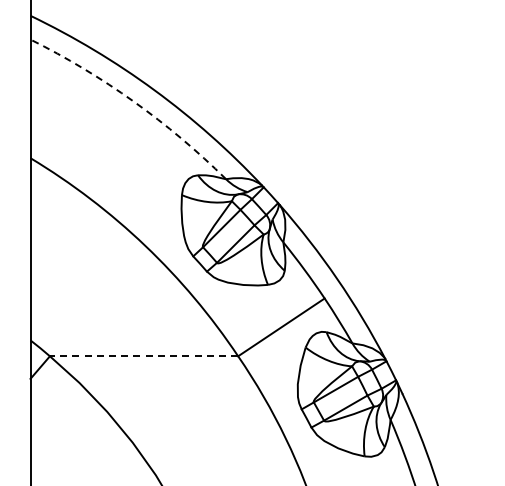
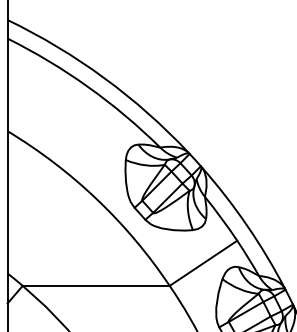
arc: (133, 101) -> (87, 86), dashed -> solid
line: (143, 356) -> (95, 286), dashed -> solid

